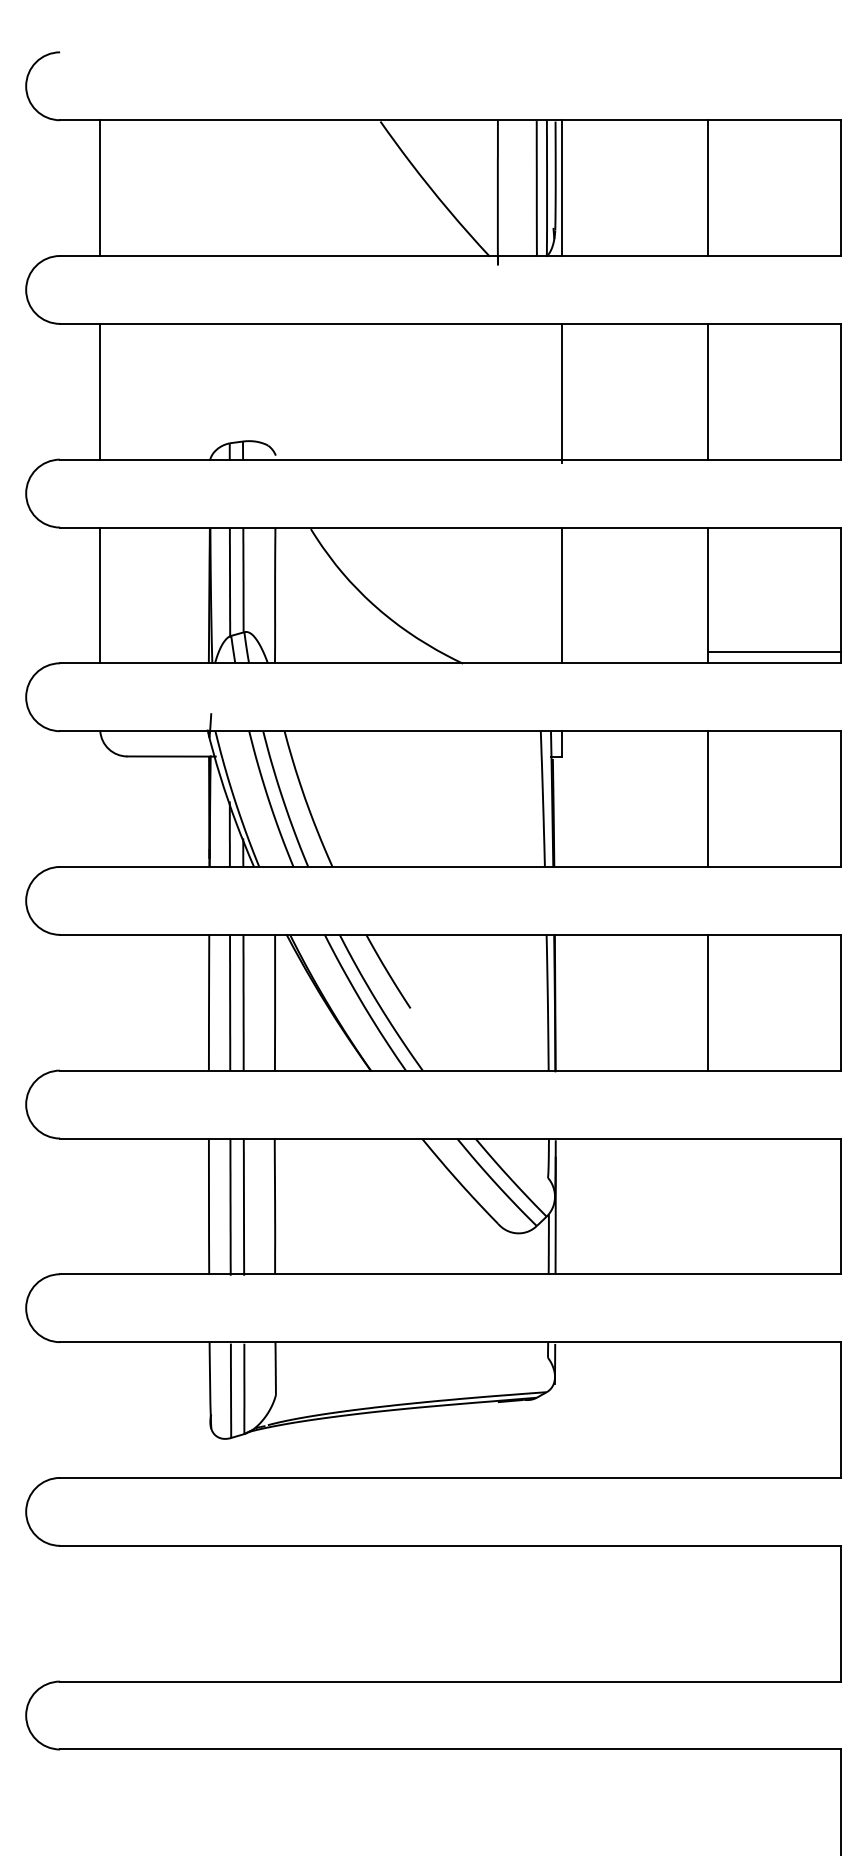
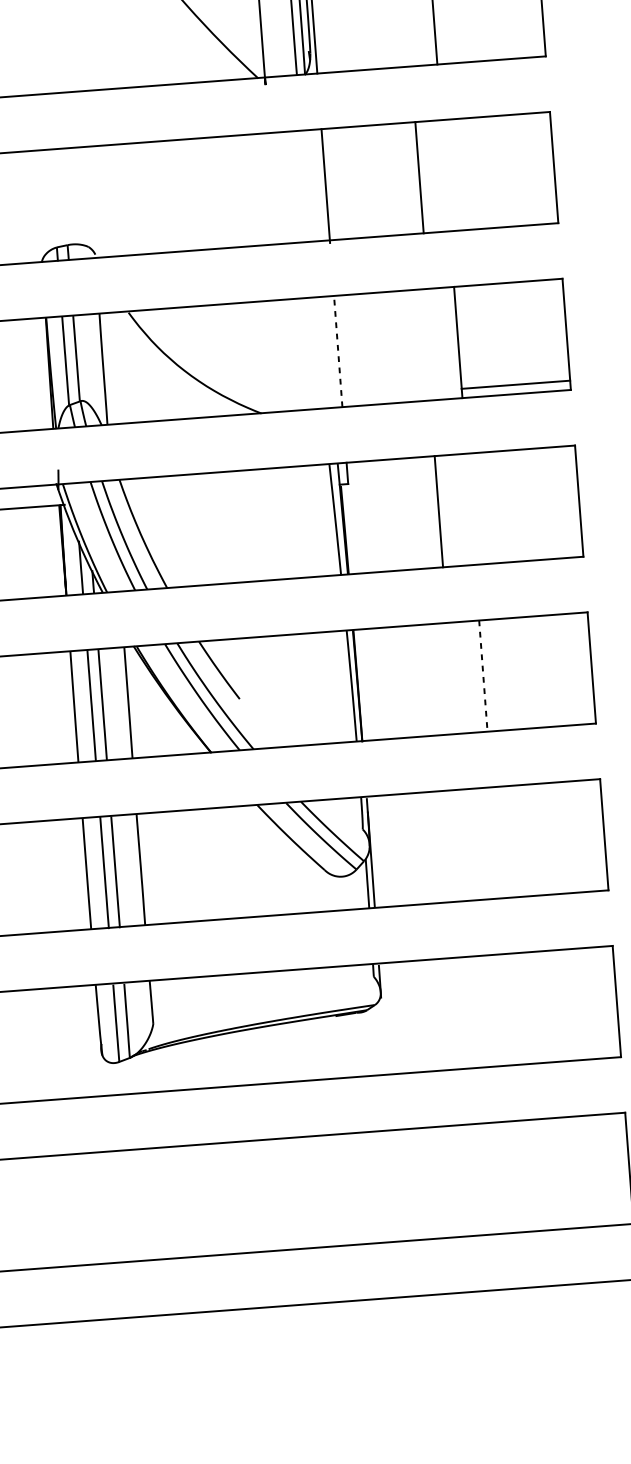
line: (708, 391) -> (419, 177), moved
line: (561, 595) -> (337, 351), solid -> dashed
line: (708, 798) -> (438, 511), moved
line: (708, 1002) -> (483, 675), solid -> dashed

